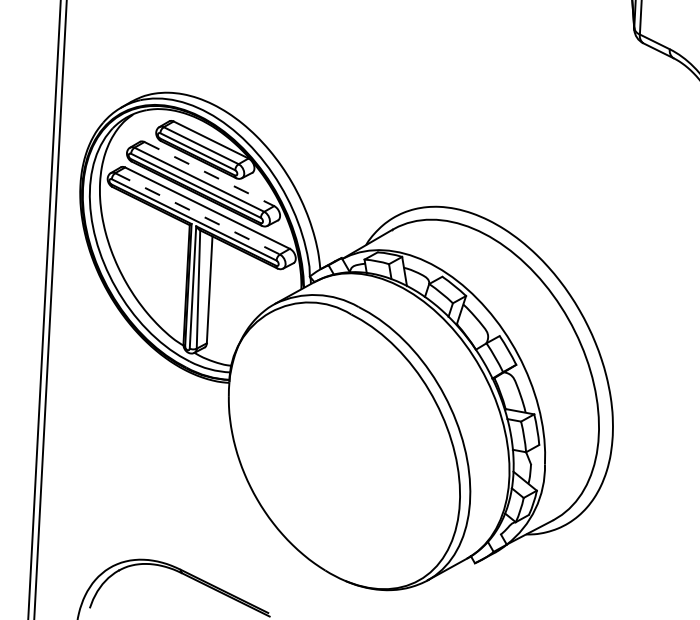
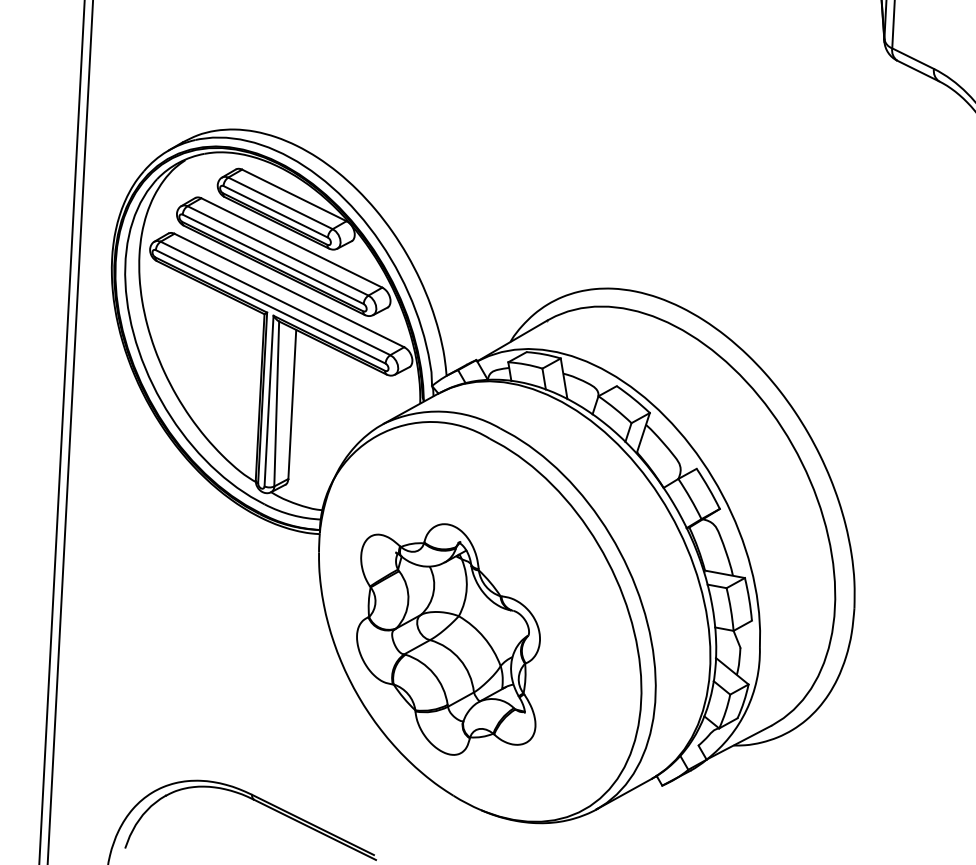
line: (209, 174) -> (292, 243), dashed -> solid
line: (197, 213) -> (275, 297), dashed -> solid
part: (321, 458) -> (448, 639), added

